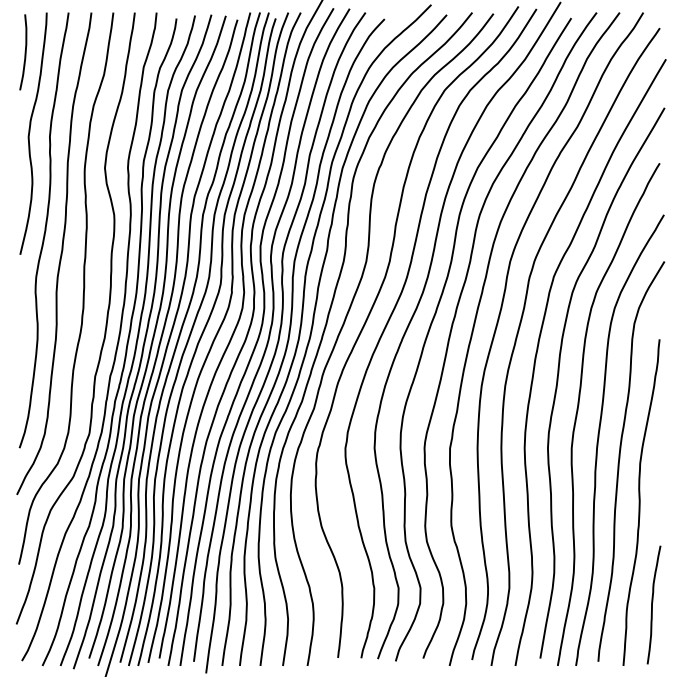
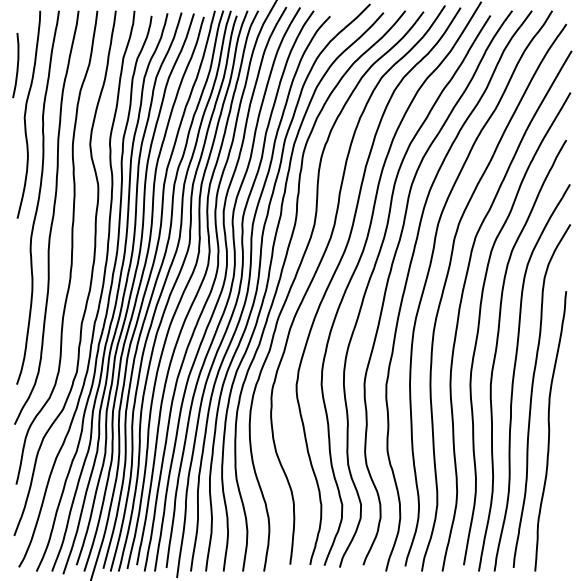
curve: (24, 52) -> (16, 65), moved
curve: (652, 604) -> (560, 518), removed

